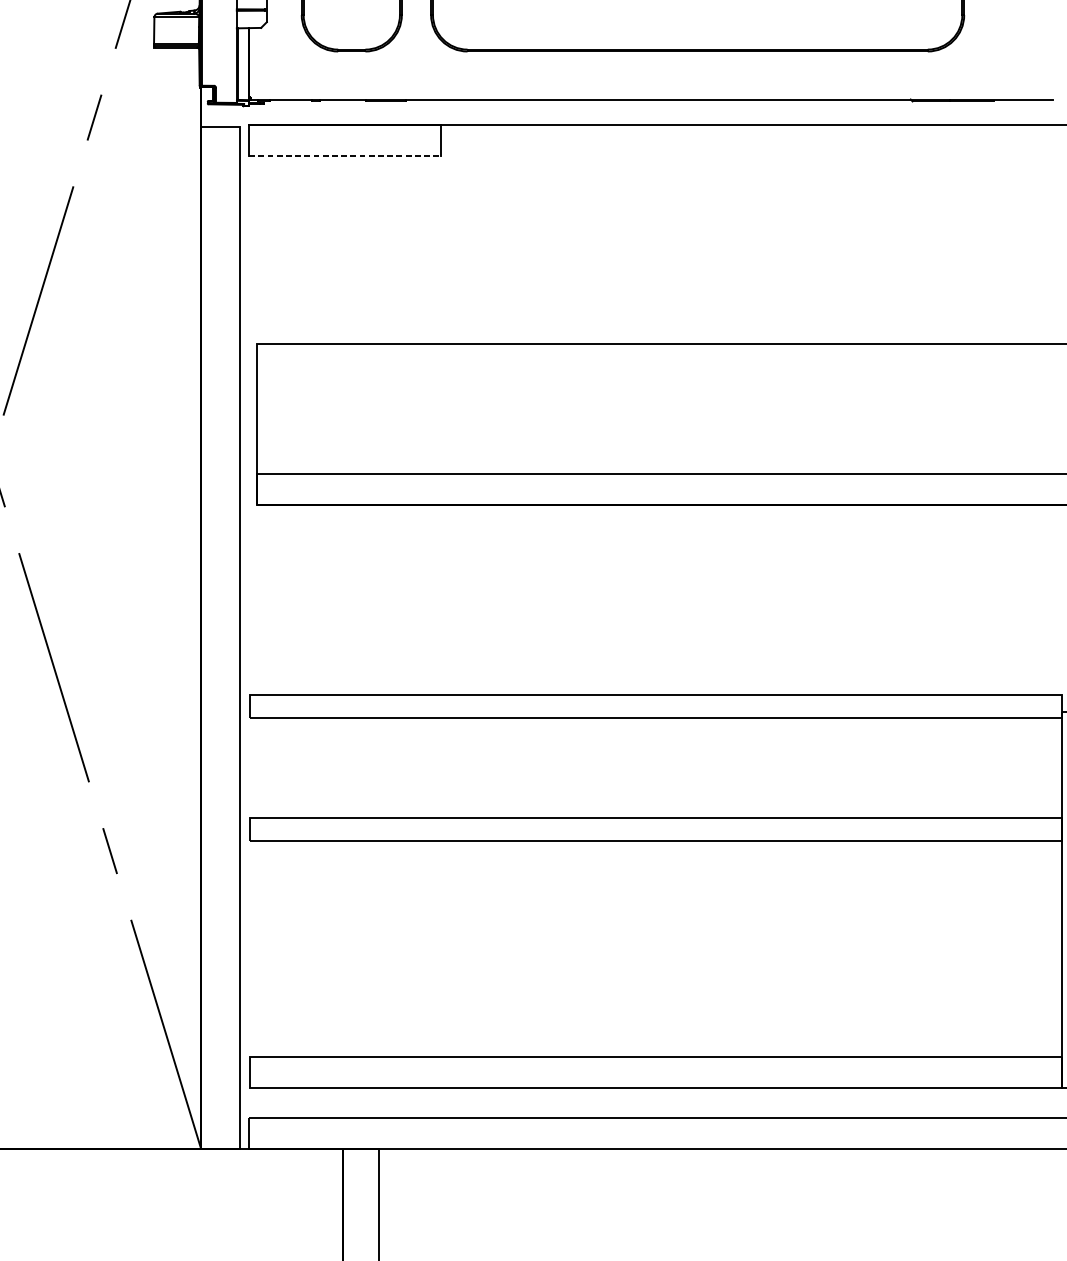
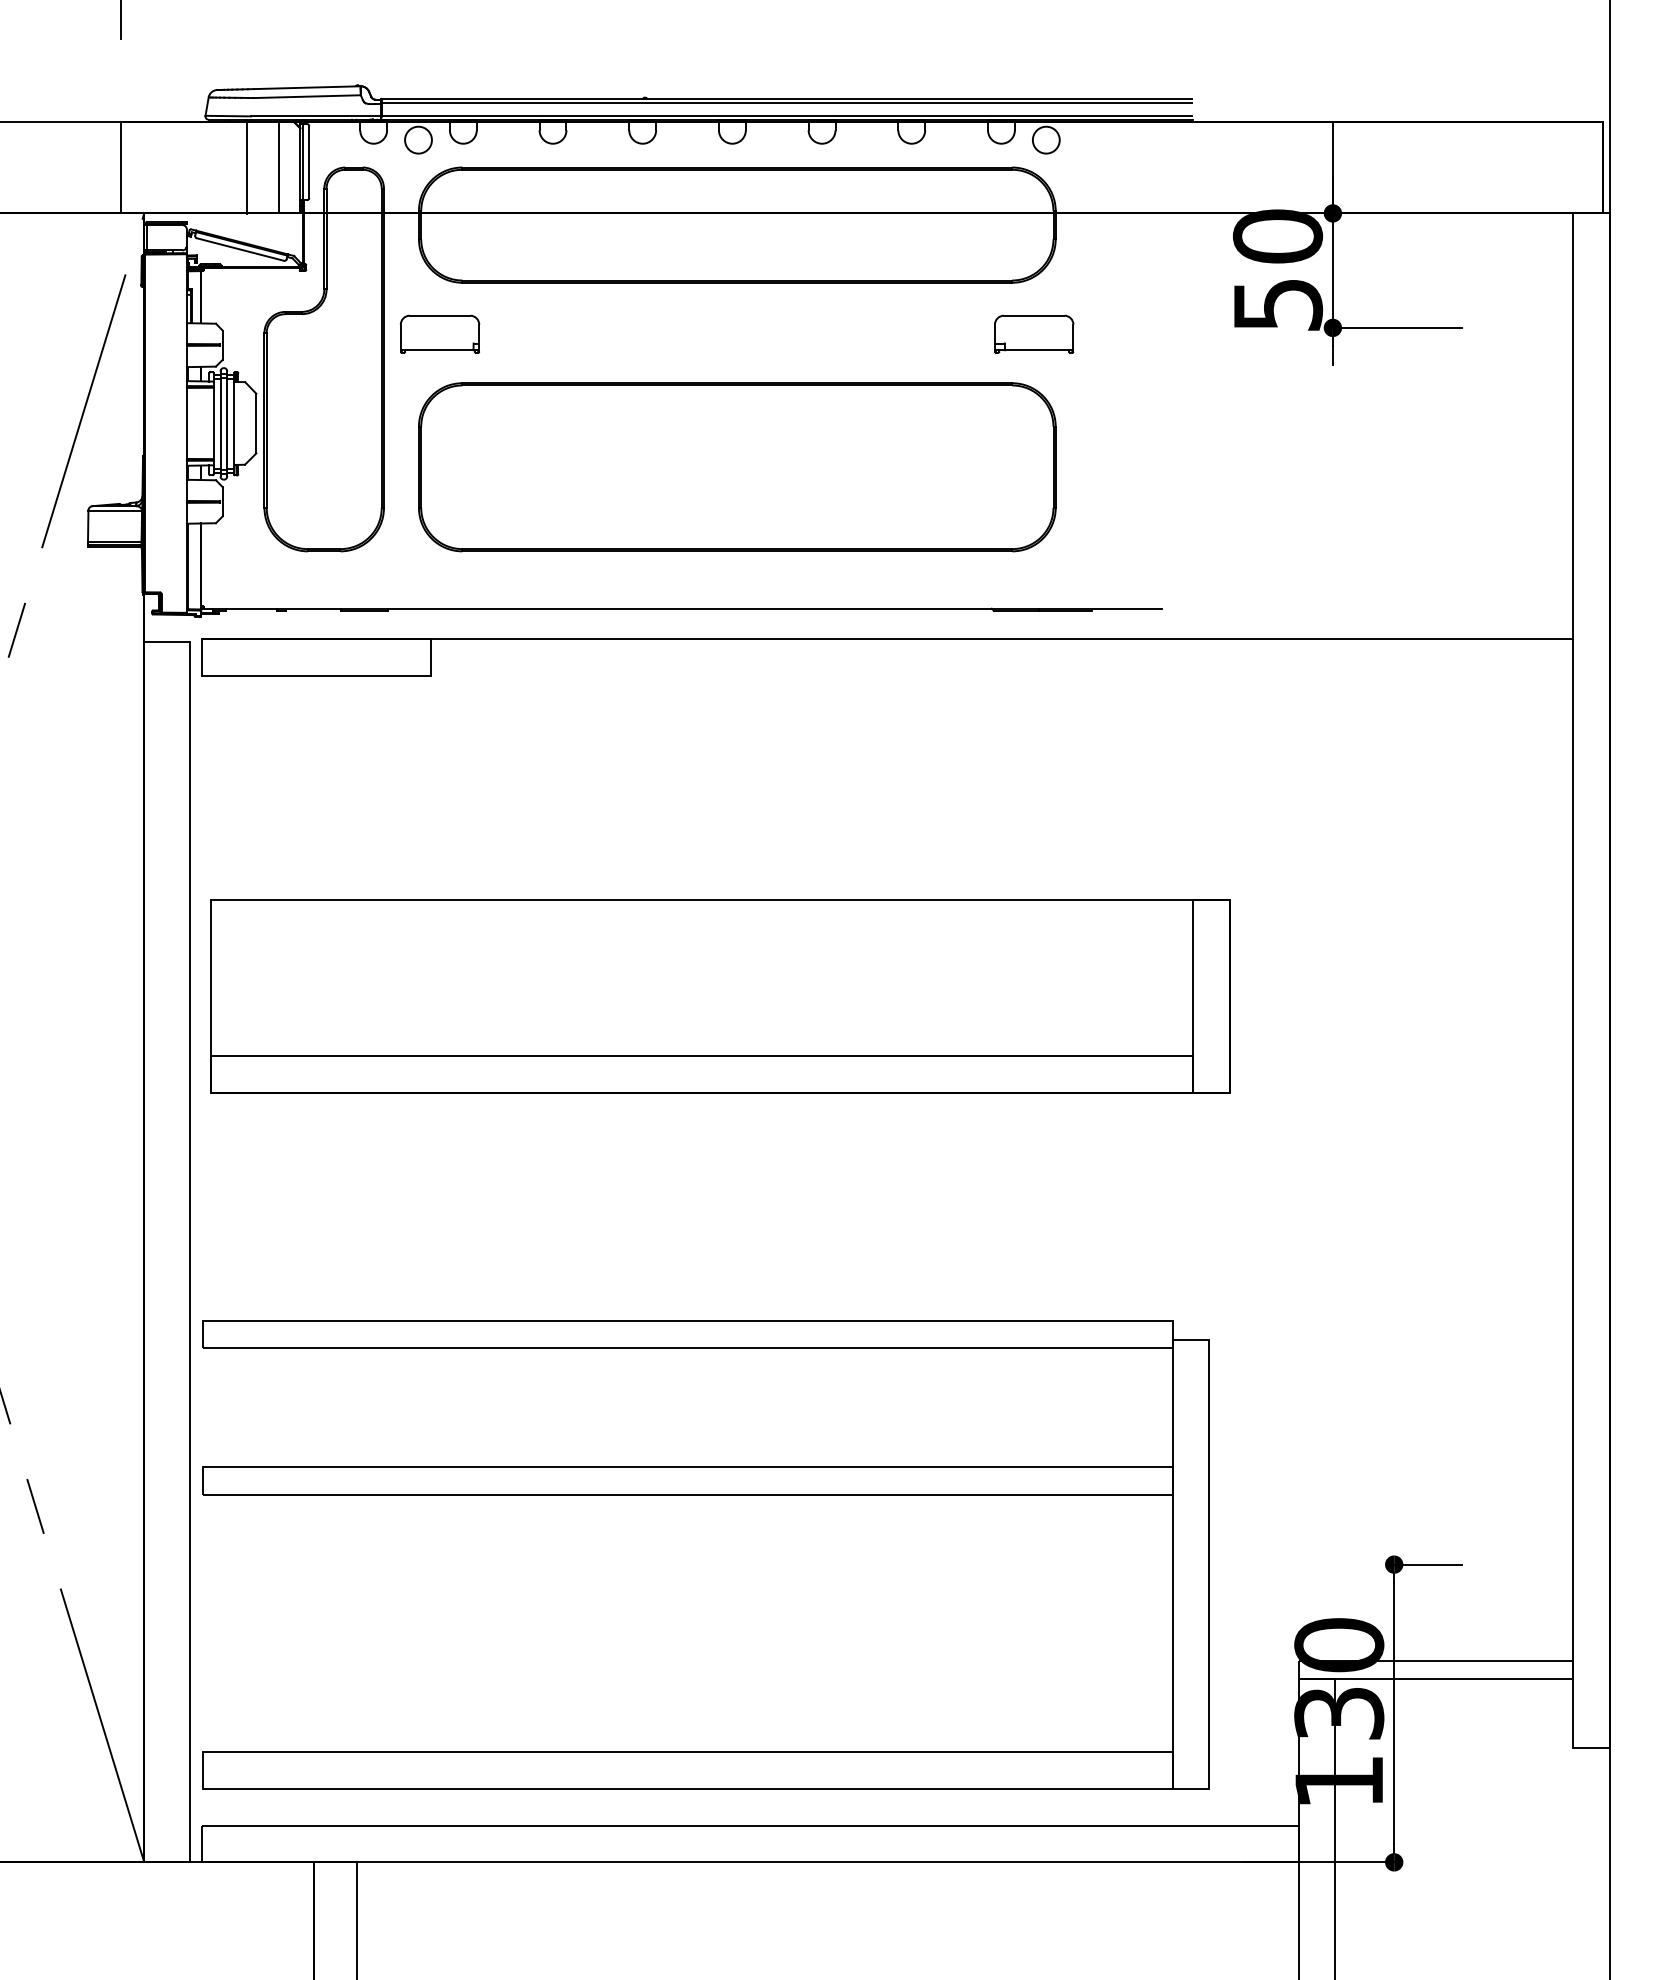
line: (345, 156) -> (316, 676), dashed -> solid

